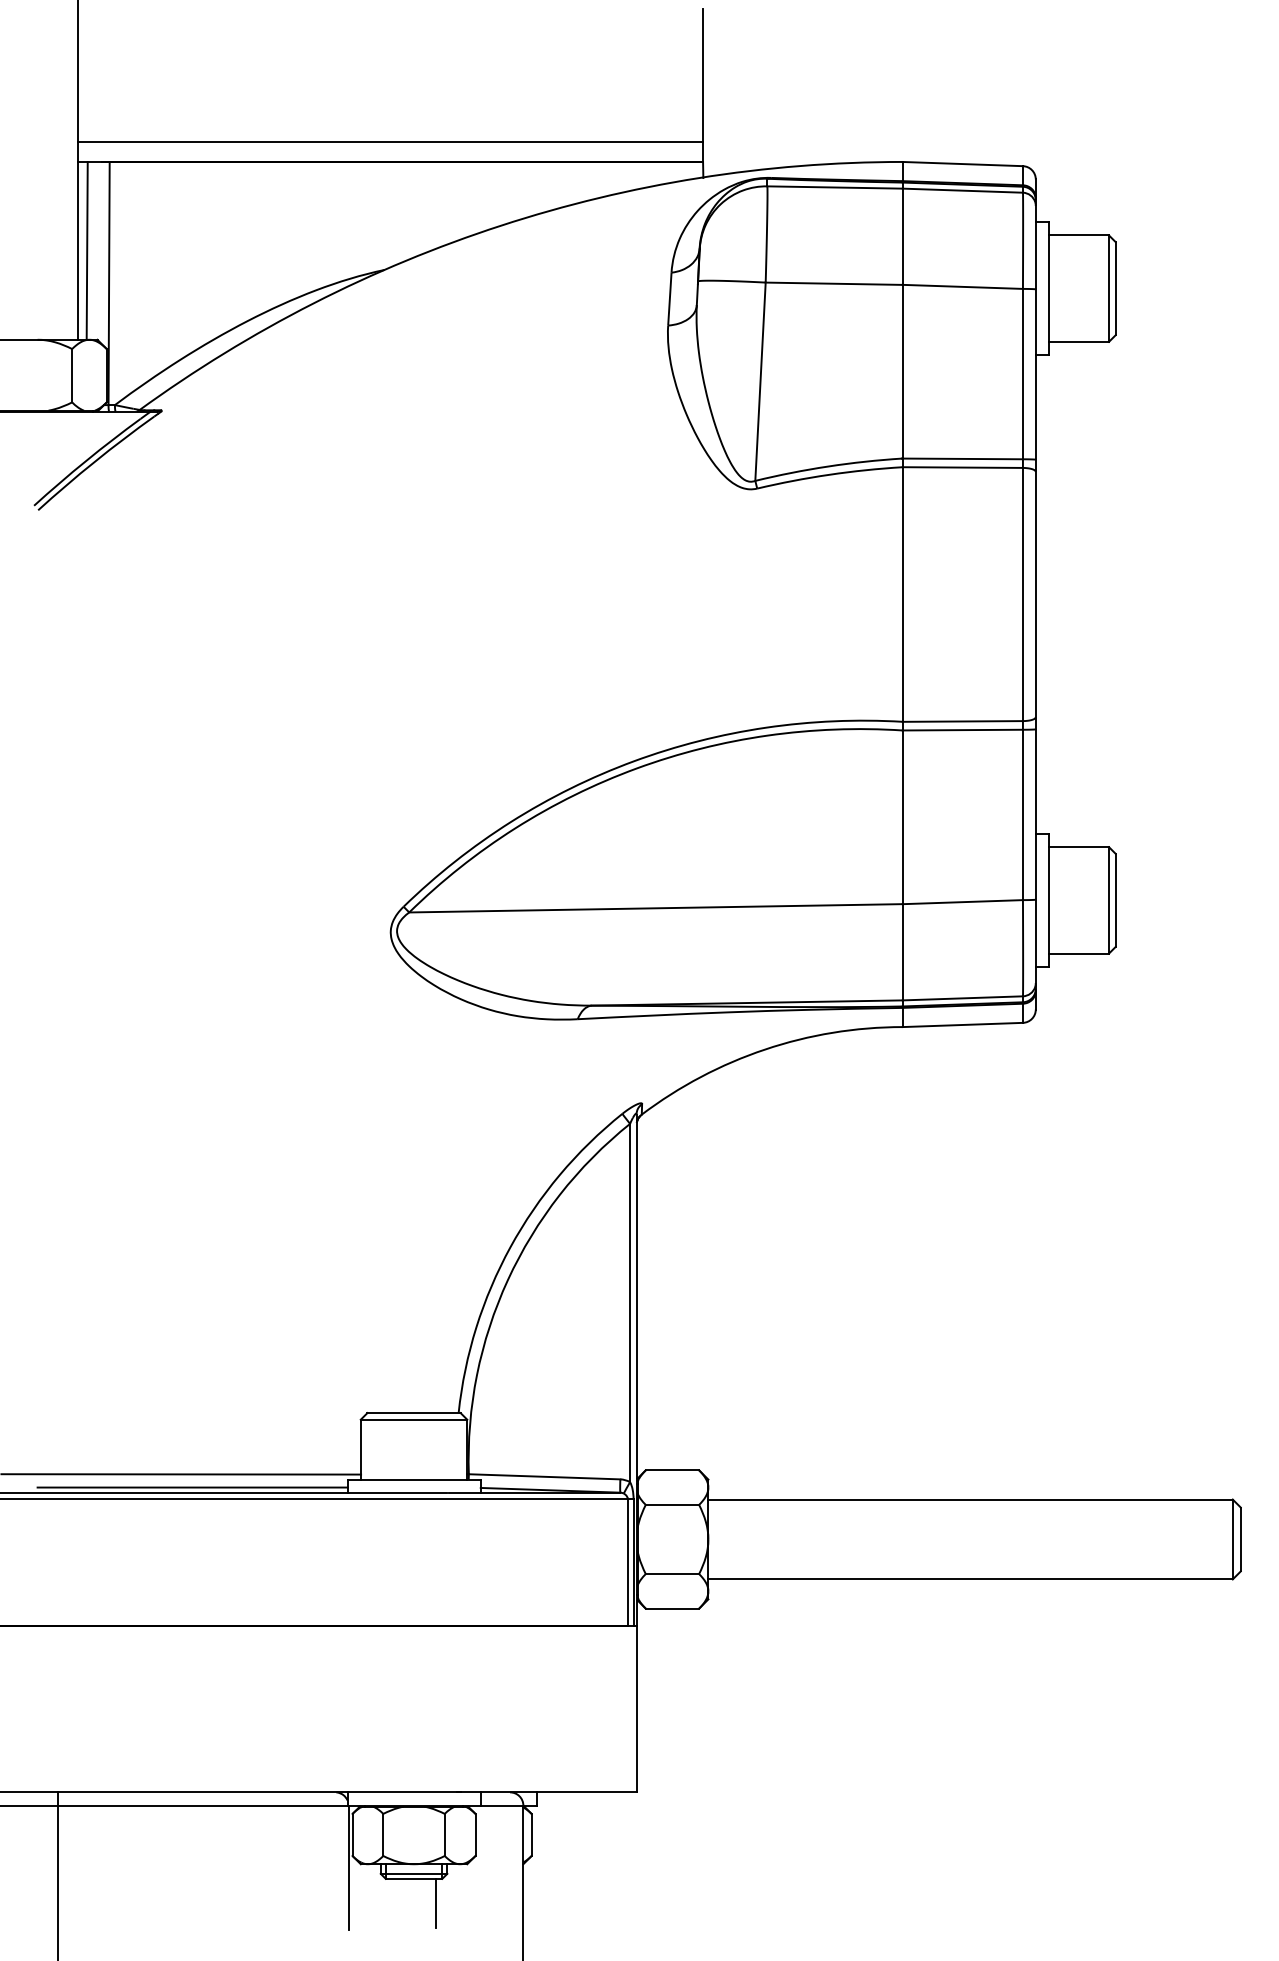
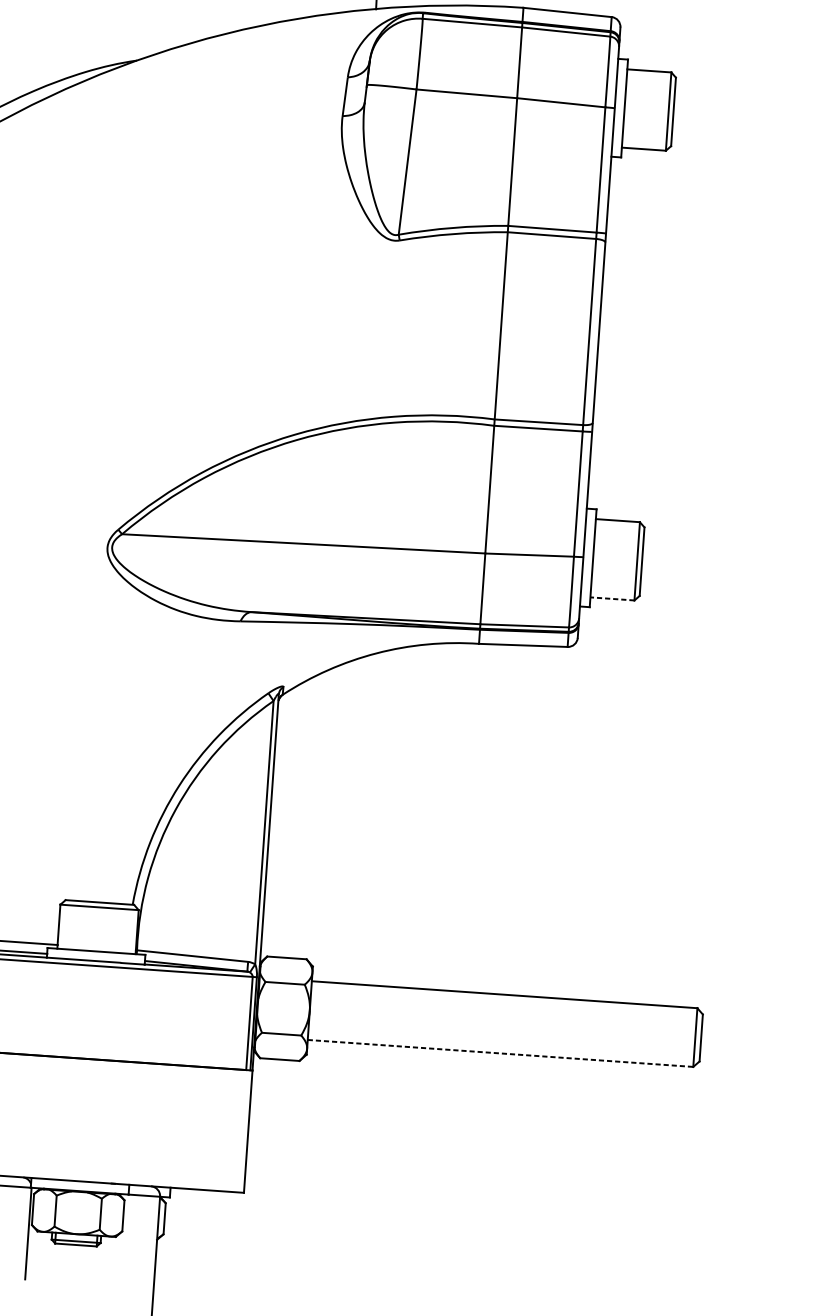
line: (1079, 953) -> (612, 598), solid -> dashed
line: (971, 1579) -> (501, 1053), solid -> dashed
line: (435, 1902) -> (90, 1263), removed

